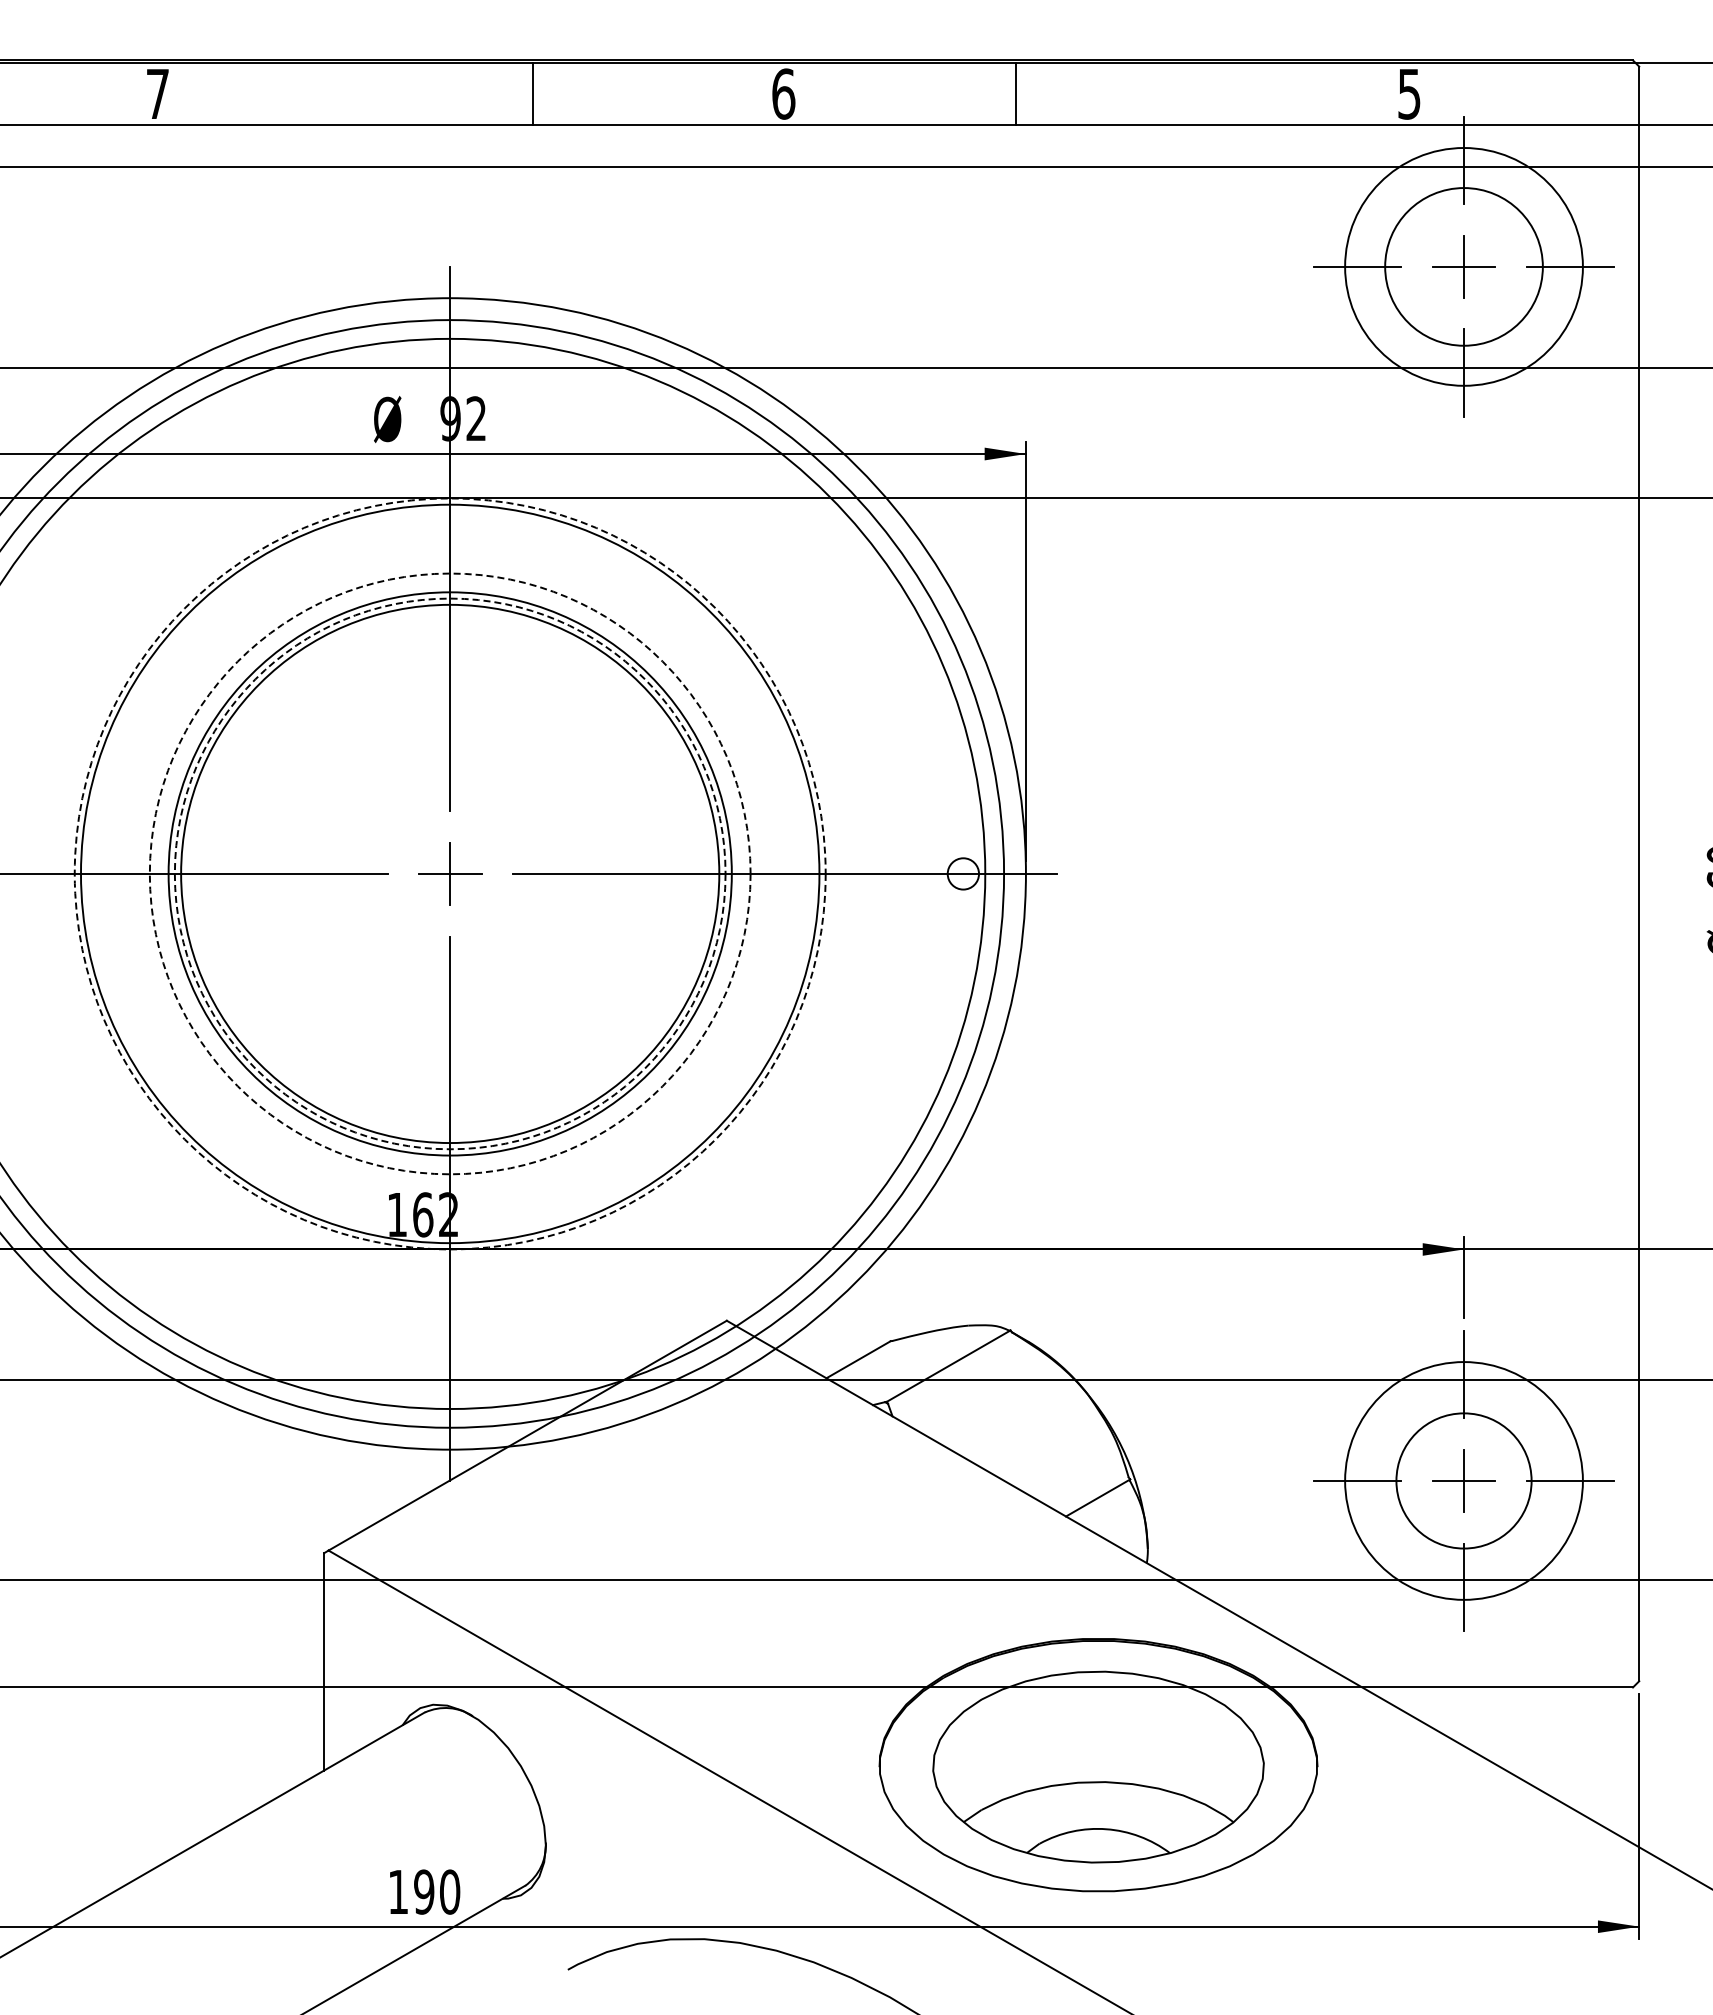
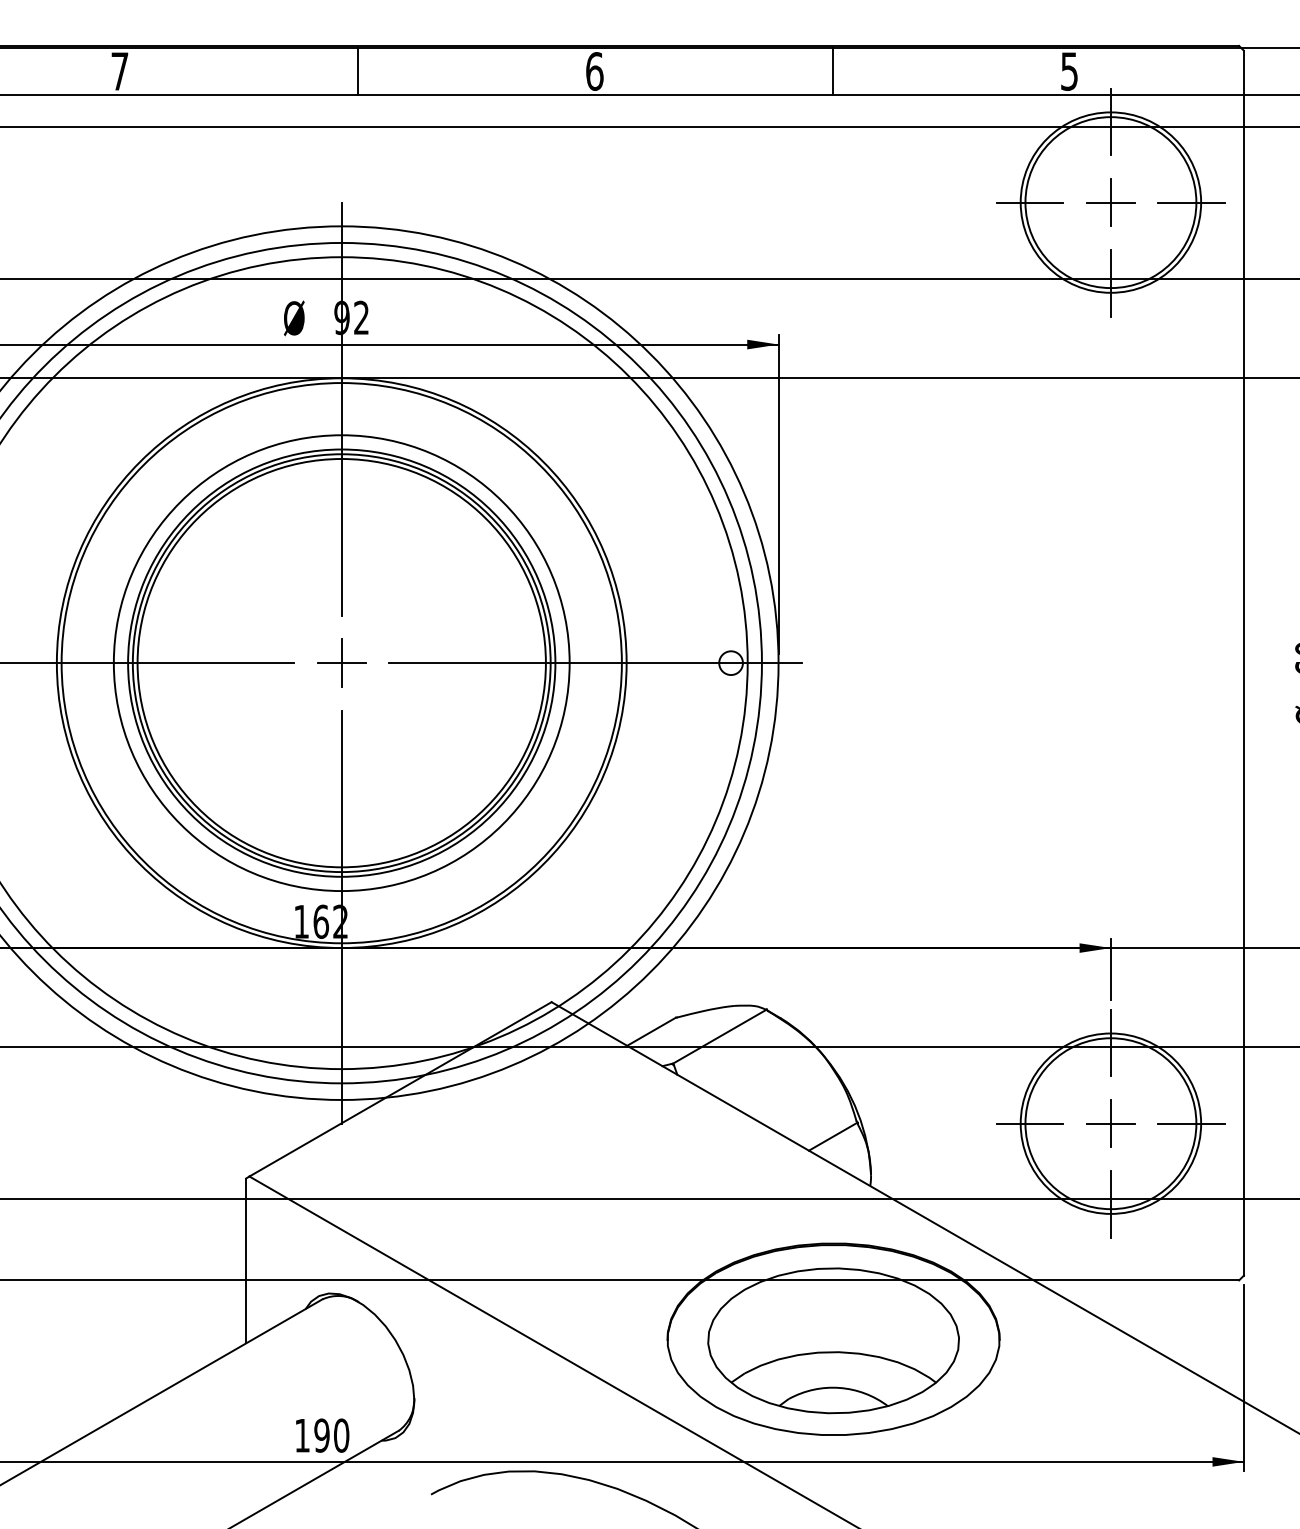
line: (533, 93) -> (357, 71), moved
line: (1016, 93) -> (832, 71), moved
circle: (1463, 266) -> (1110, 202), size x1.43
circle: (449, 873) -> (341, 662), dashed -> solid
circle: (449, 873) -> (341, 662), dashed -> solid
circle: (449, 873) -> (341, 662), dashed -> solid
circle: (1463, 1480) -> (1110, 1123), size x1.67

